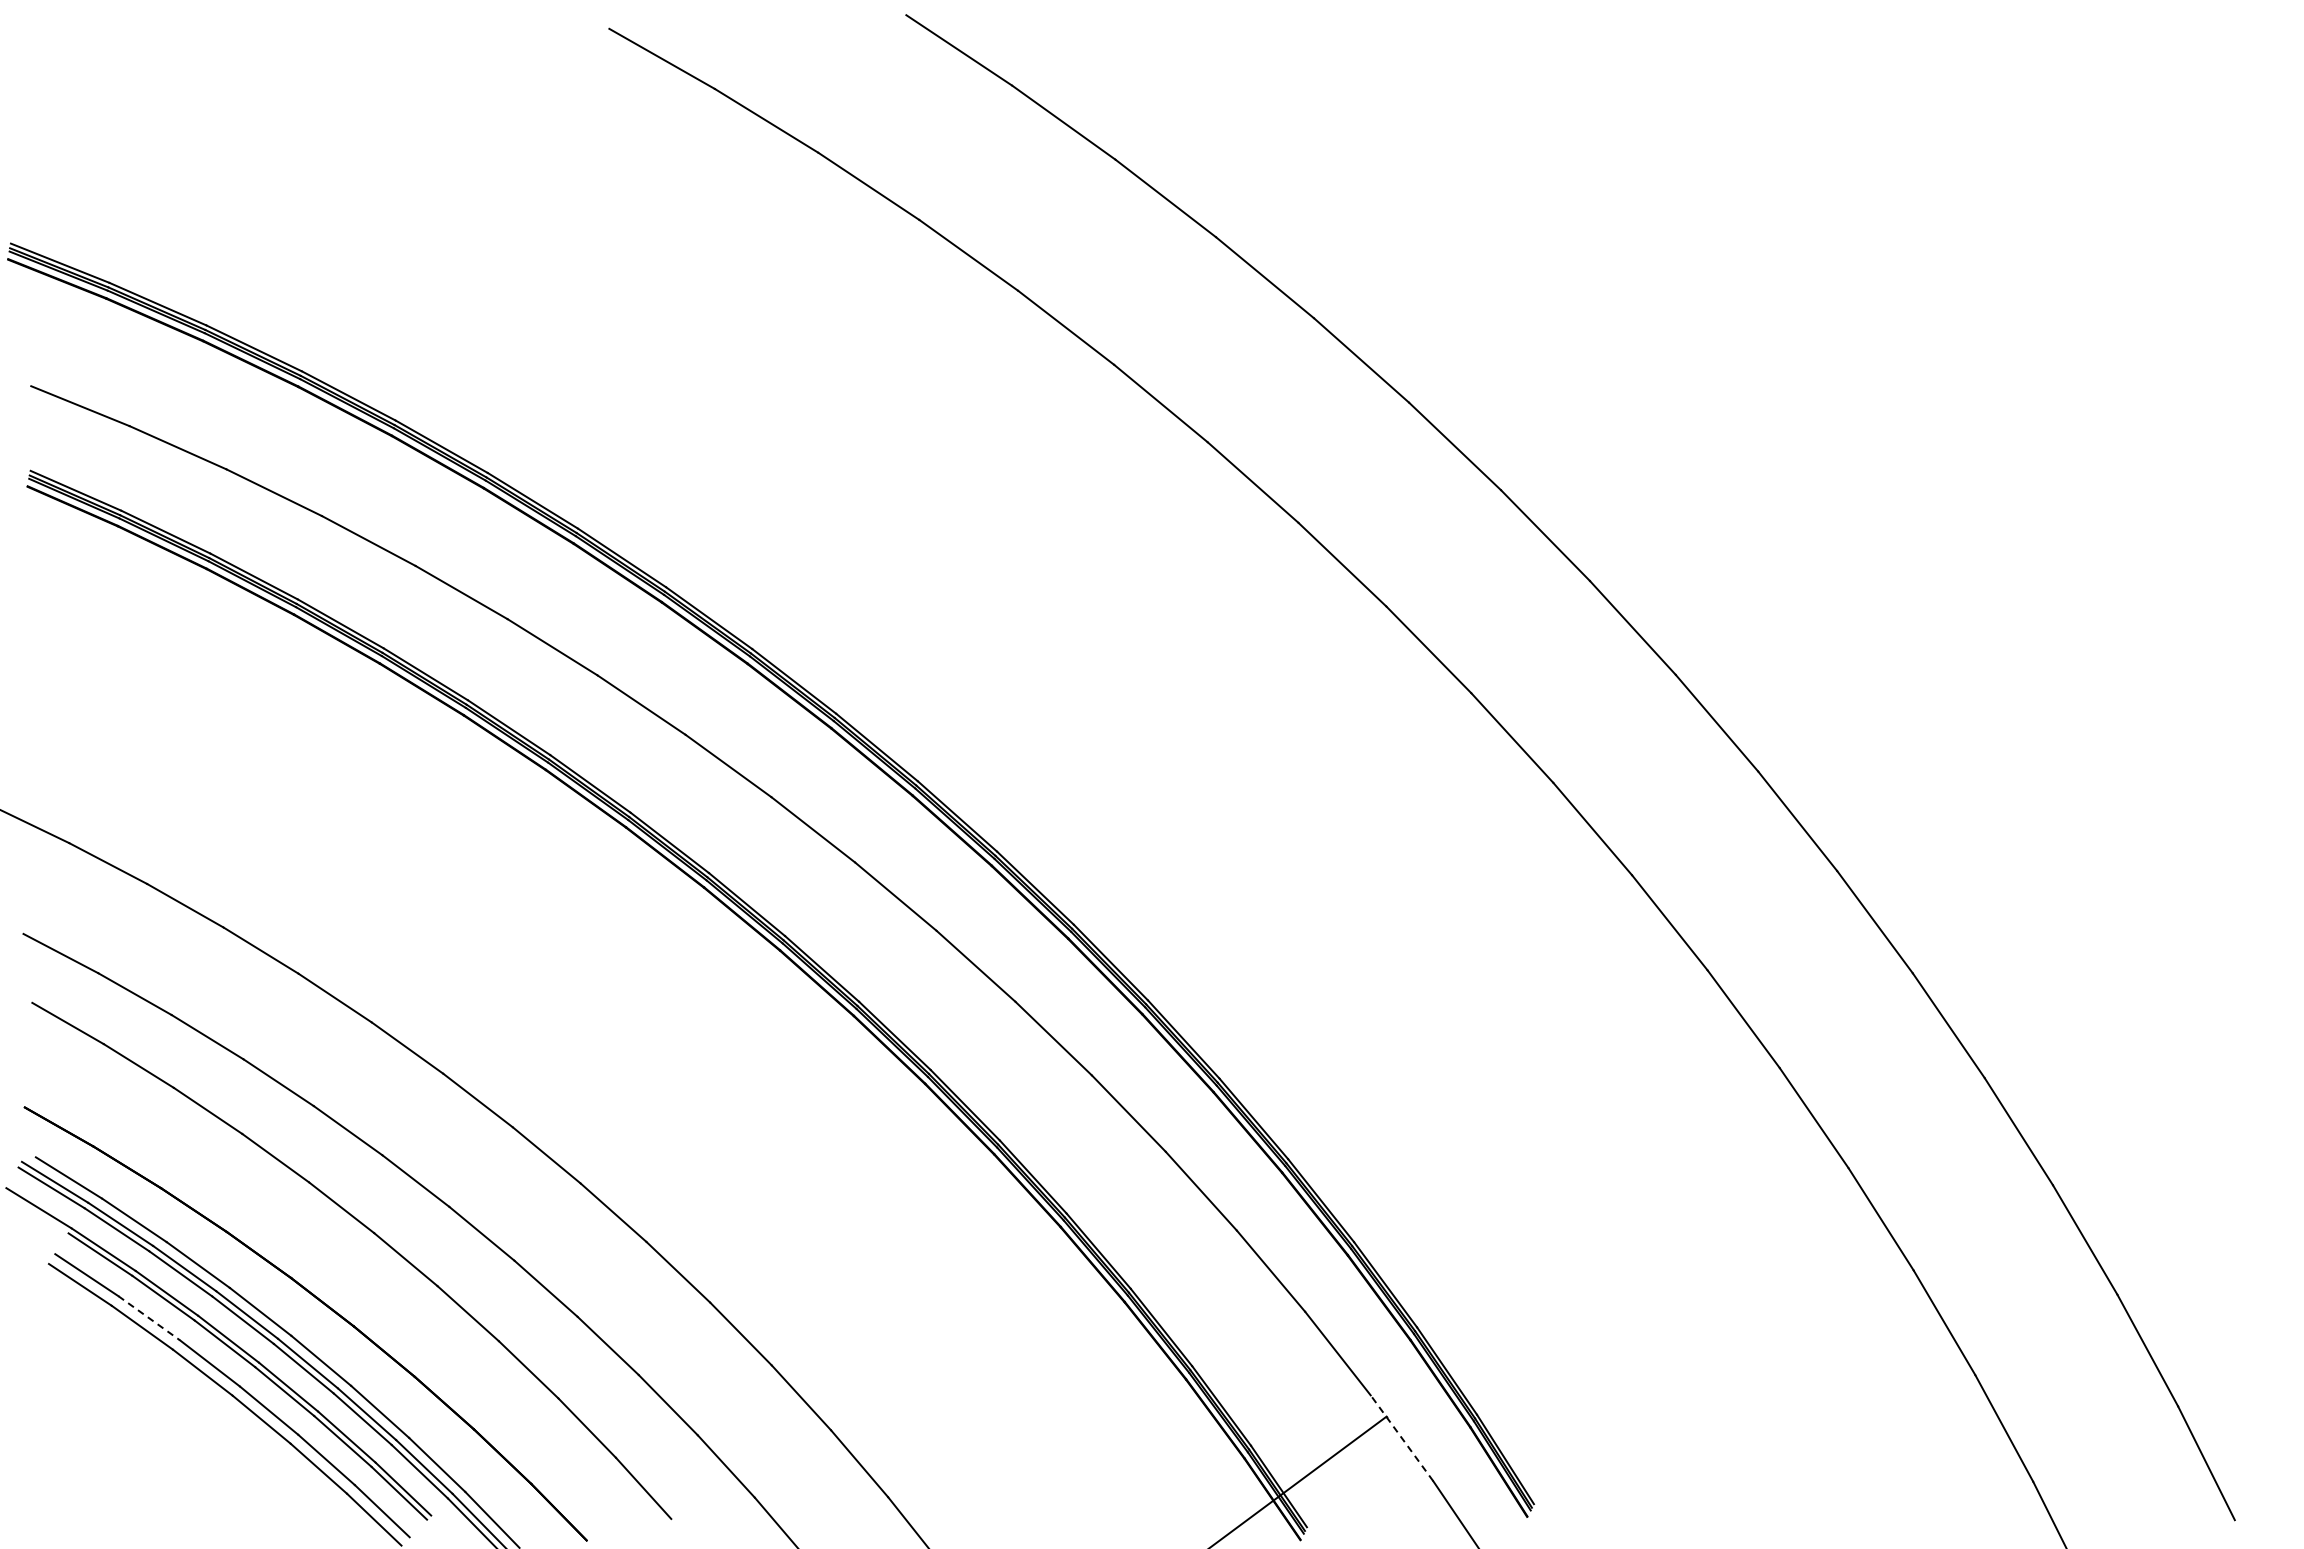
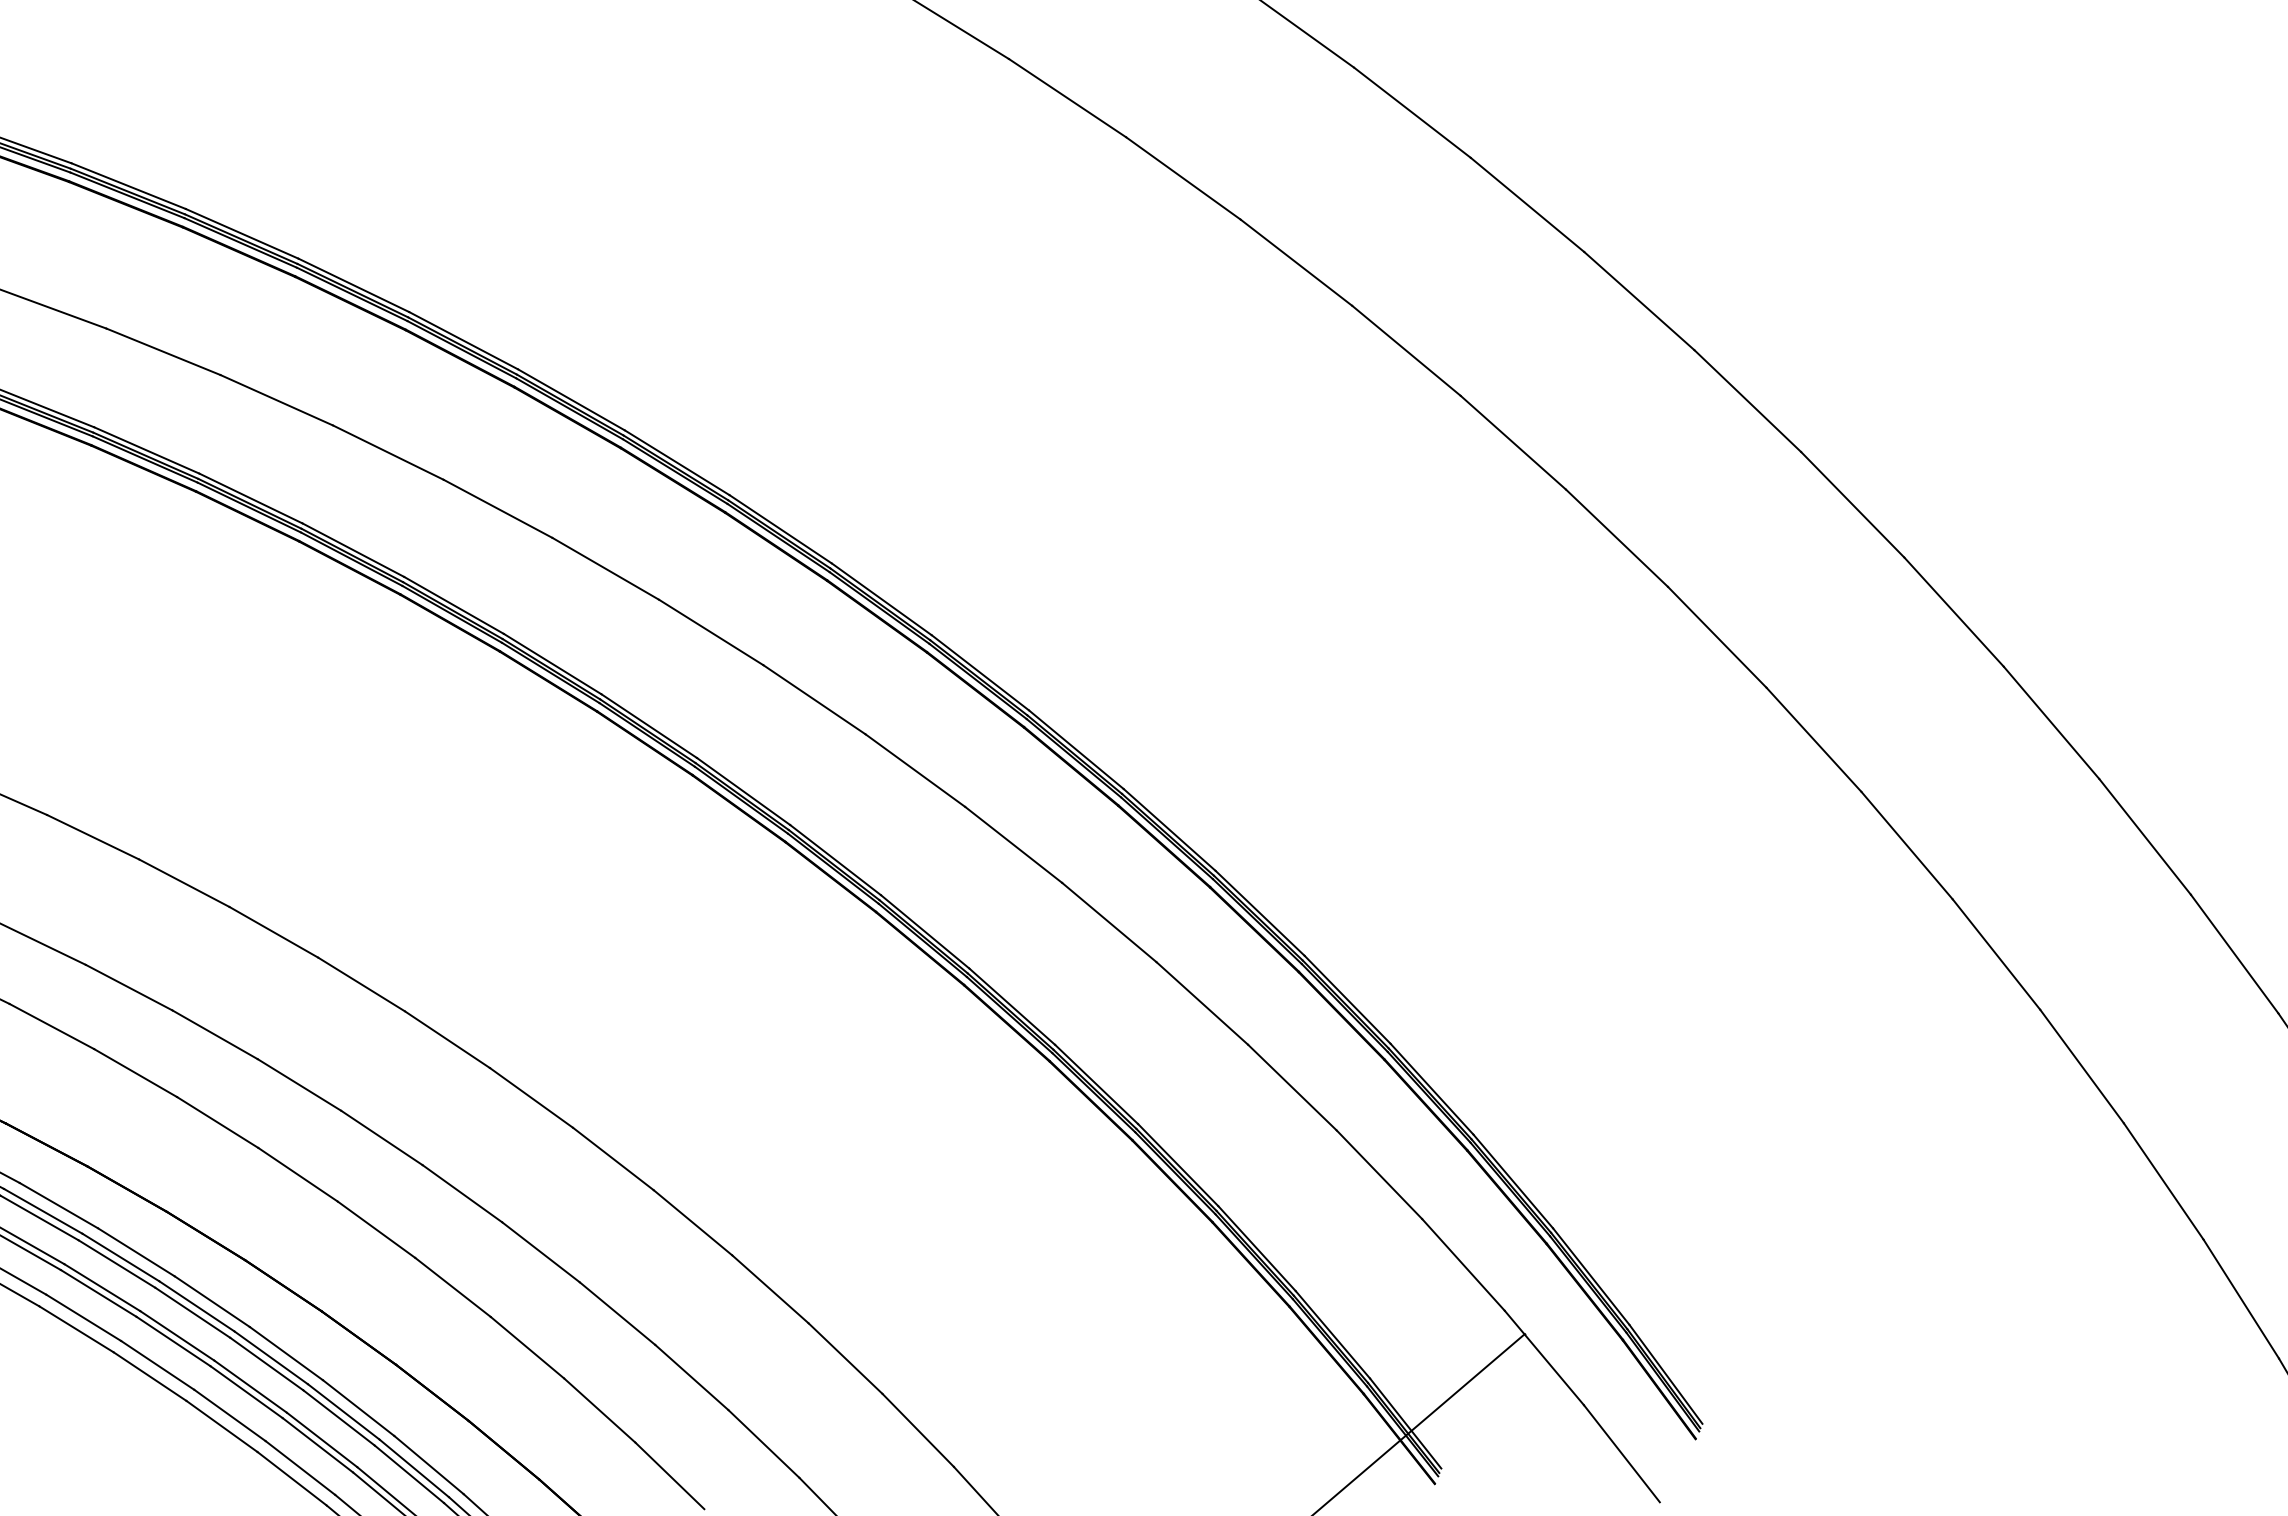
line: (149, 1318) -> (84, 1318), dashed -> solid
line: (1401, 1437) -> (1543, 1357), dashed -> solid

